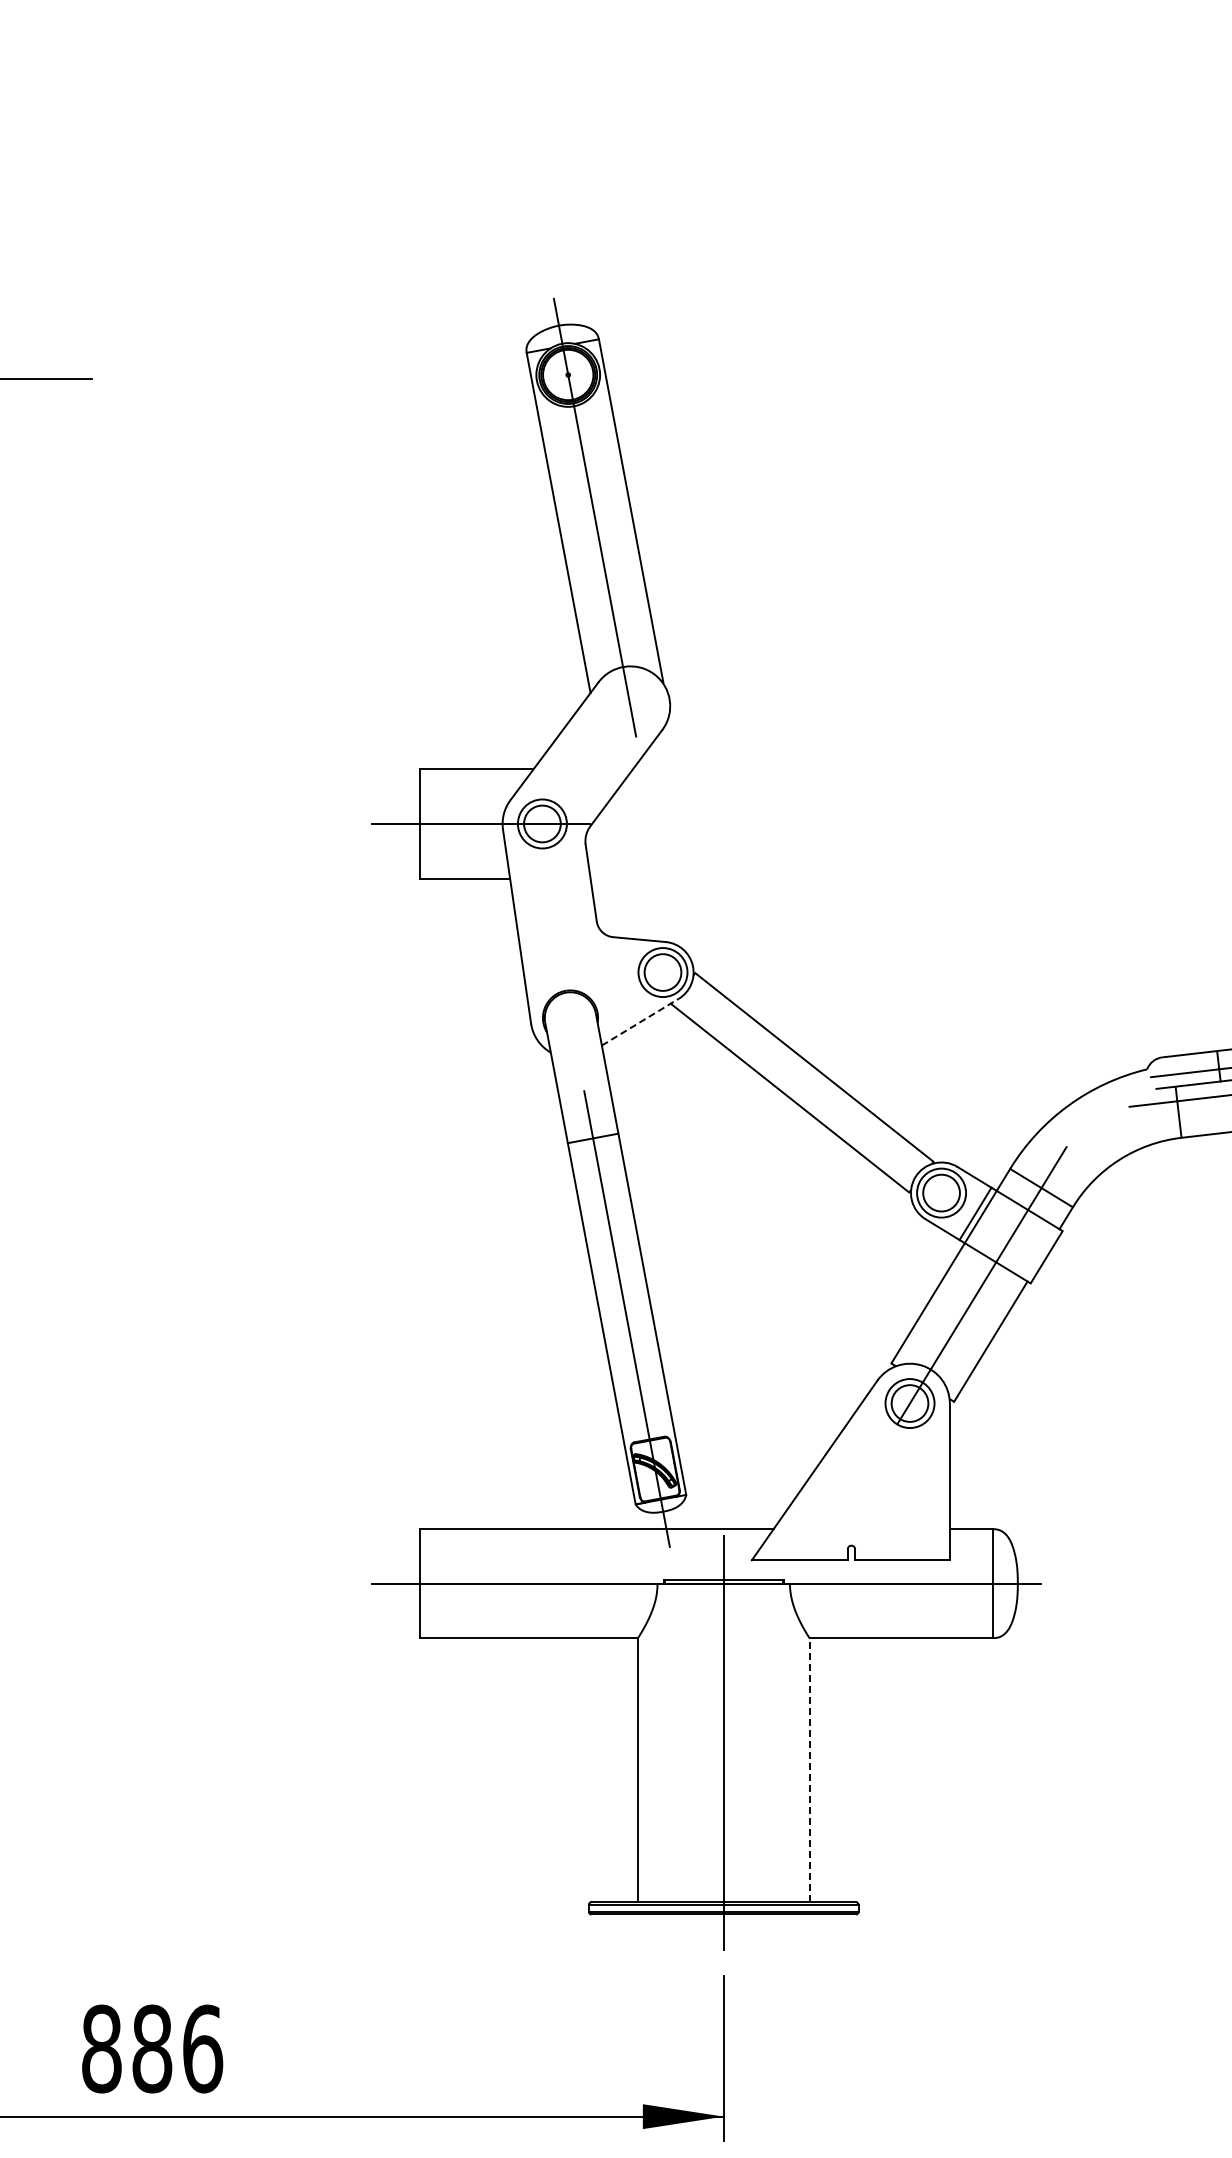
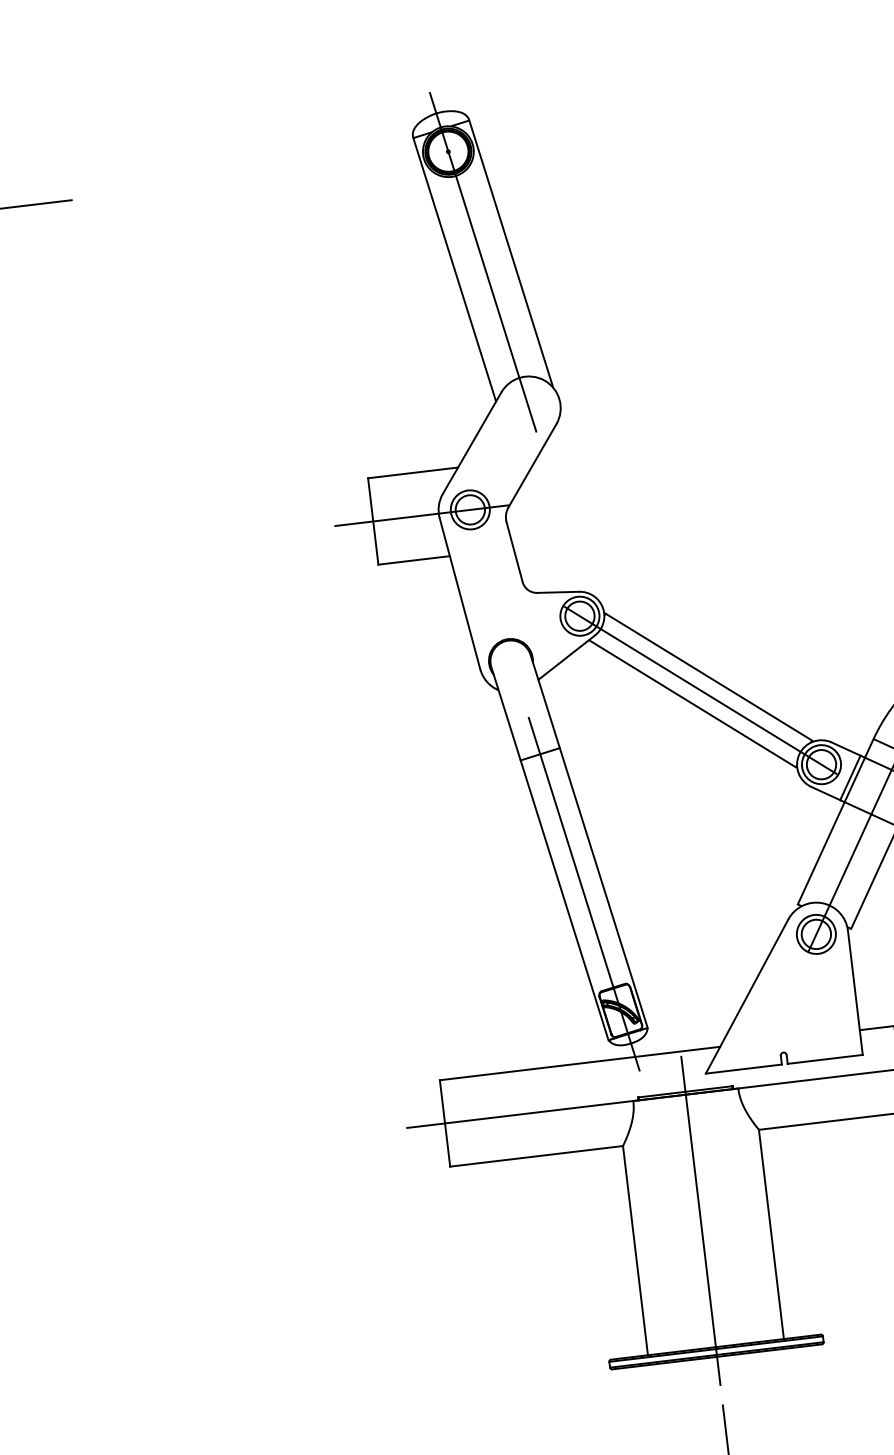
line: (640, 1021) -> (566, 657), dashed -> solid
line: (801, 1082) -> (700, 690), added
line: (809, 1769) -> (771, 1233), dashed -> solid

